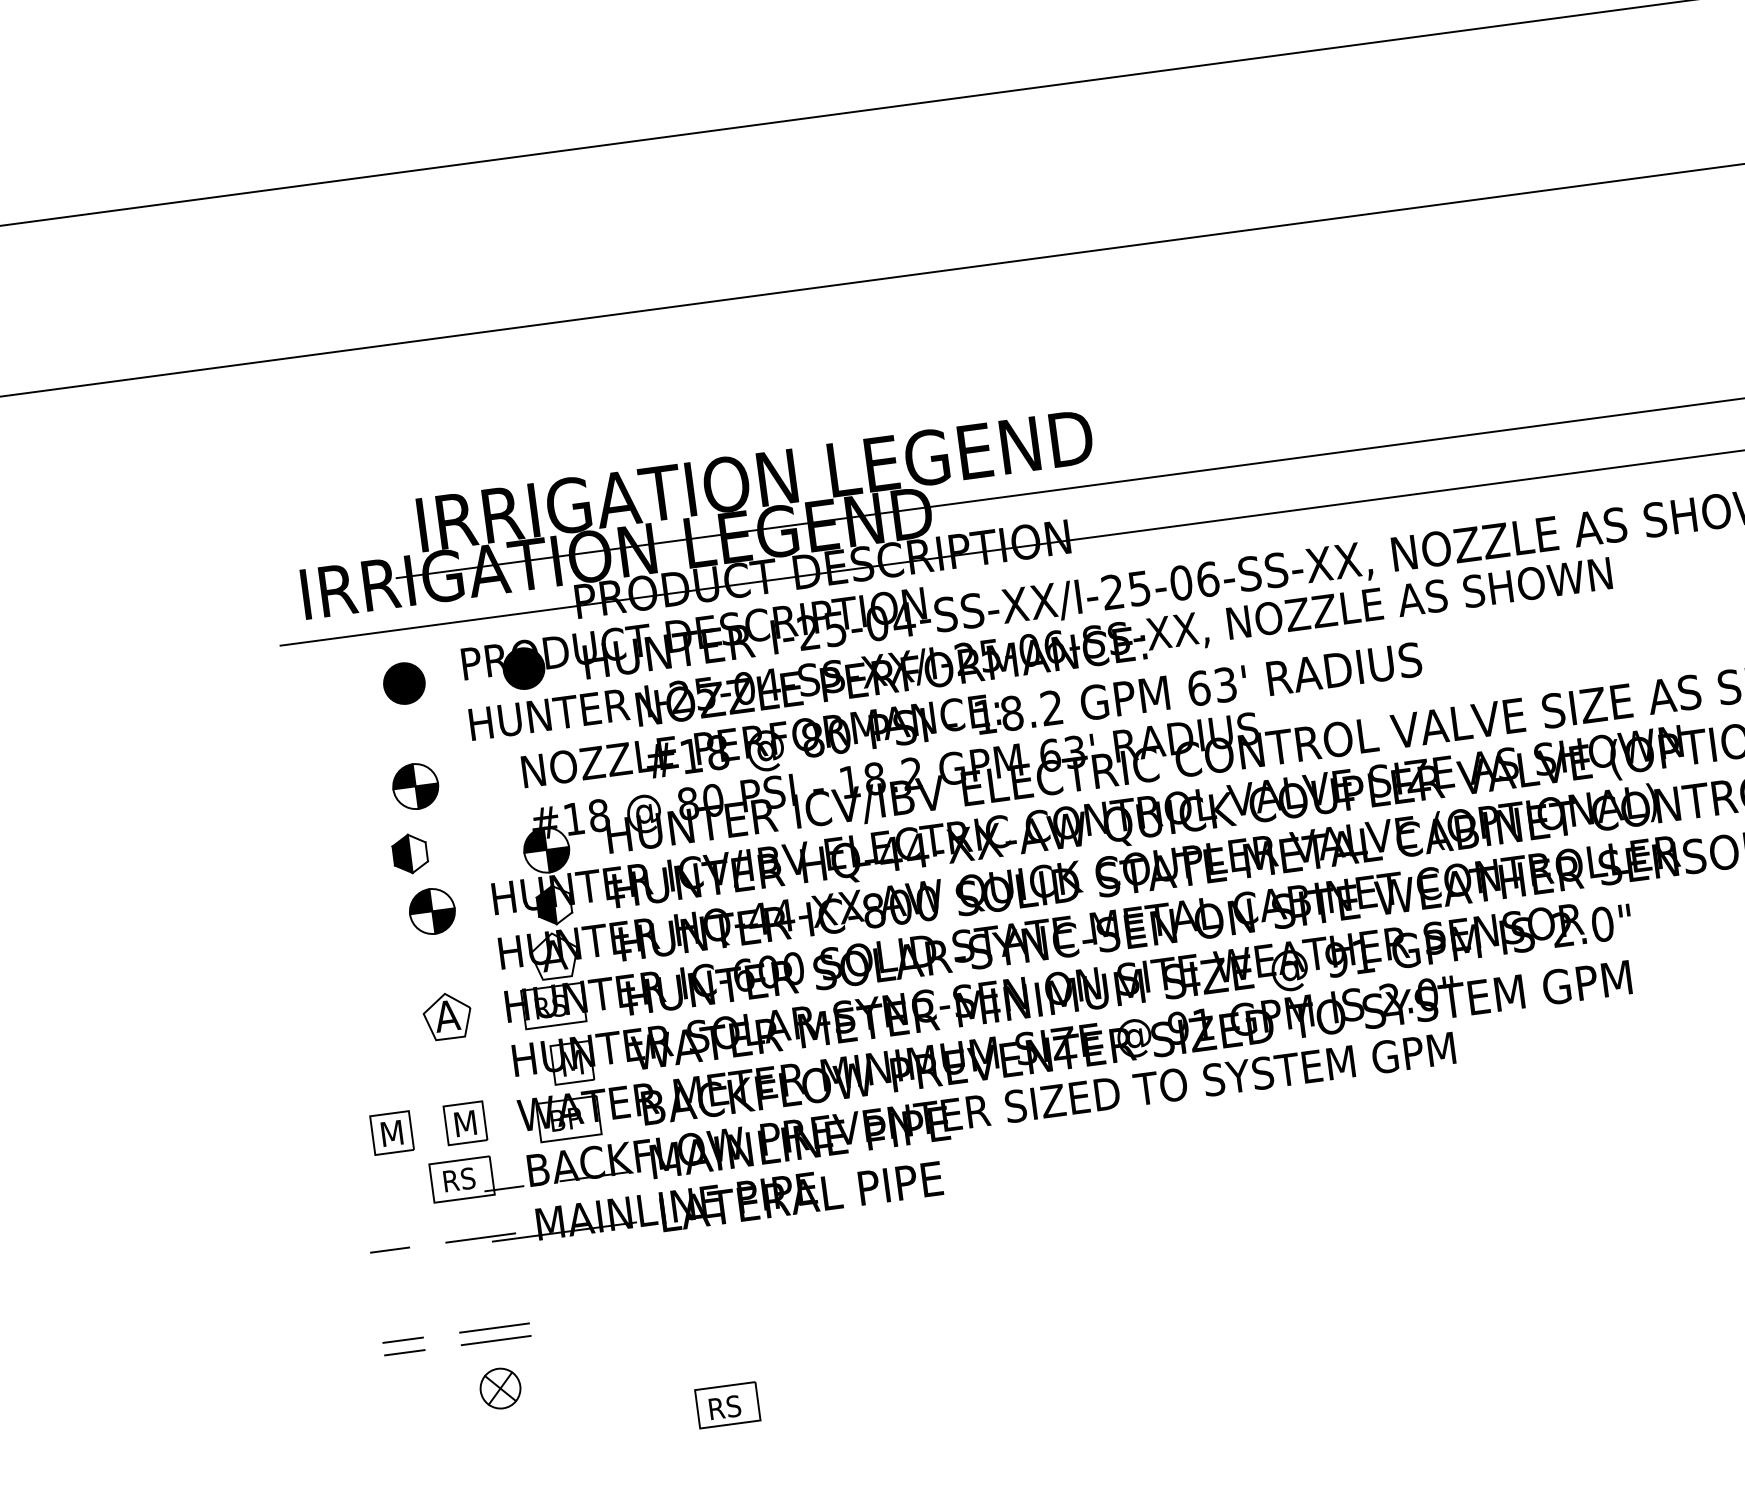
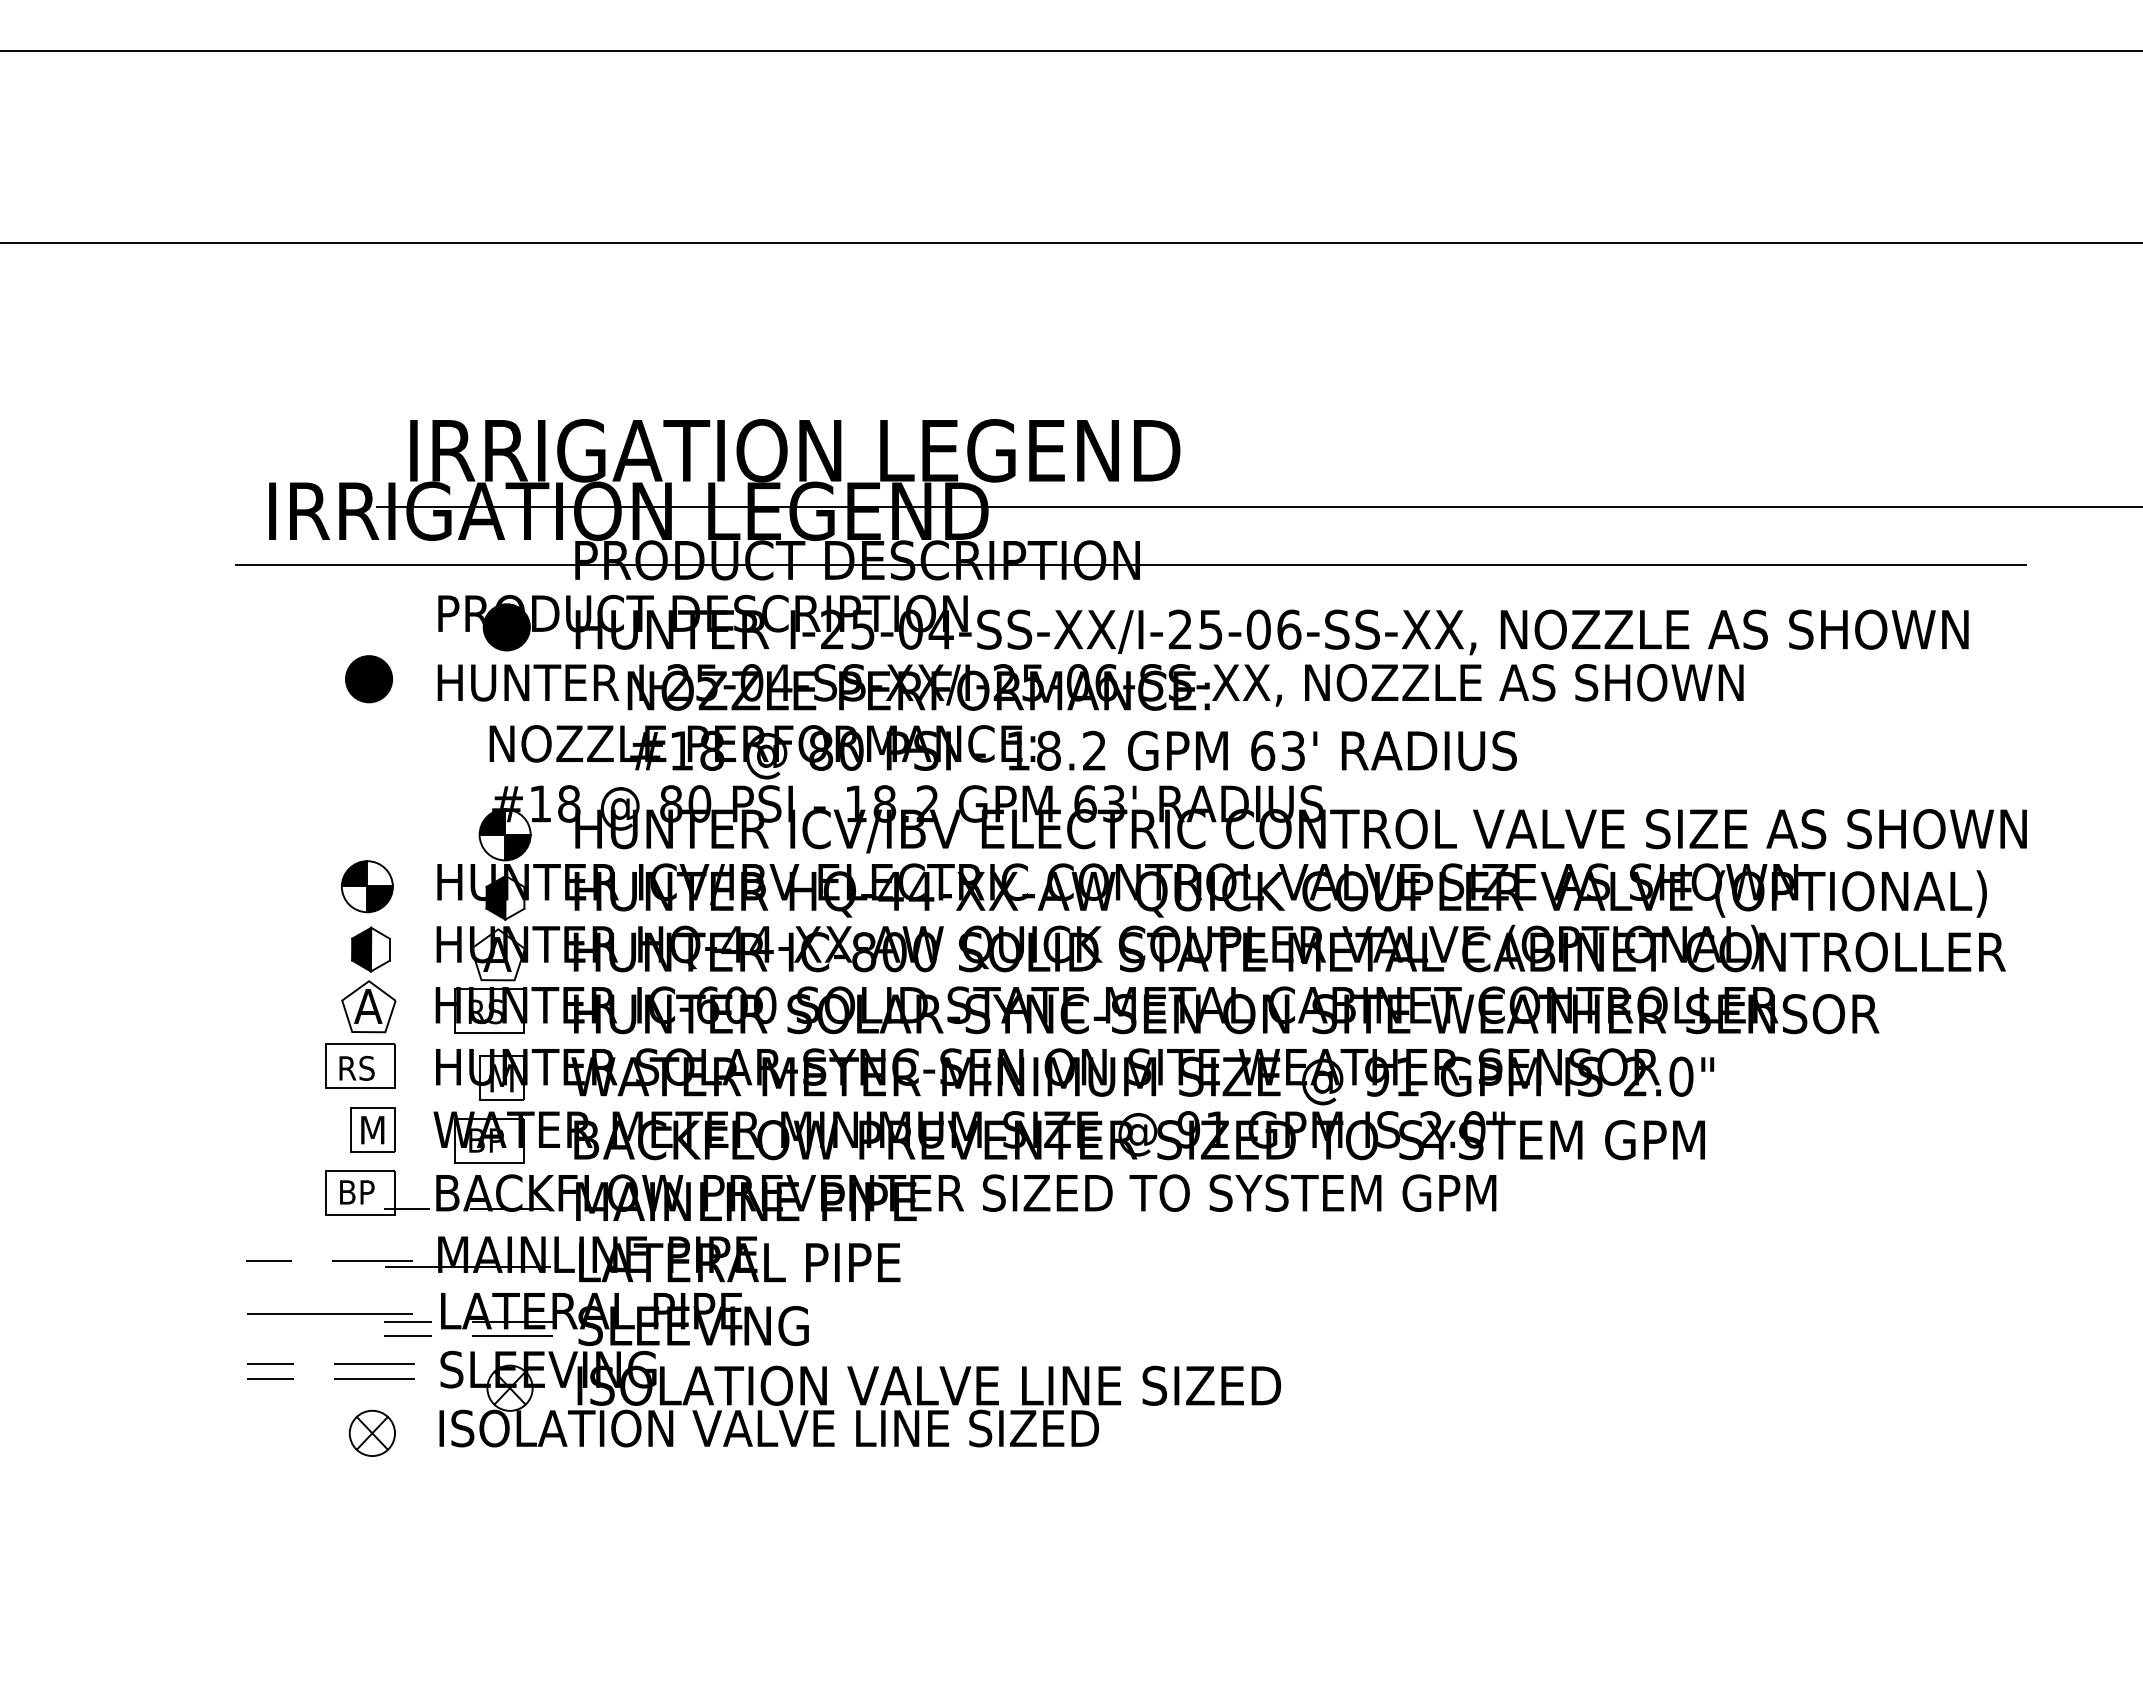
part: (404, 683) -> (369, 679), moved
part: (415, 786) -> (367, 743), removed
part: (410, 853) -> (371, 949), moved
part: (391, 1132) -> (288, 1129), removed
text: (461, 1178) -> (359, 1191), RS -> BP
part: (834, 1288) -> (763, 1370), added
part: (727, 1404) -> (360, 1065), moved

